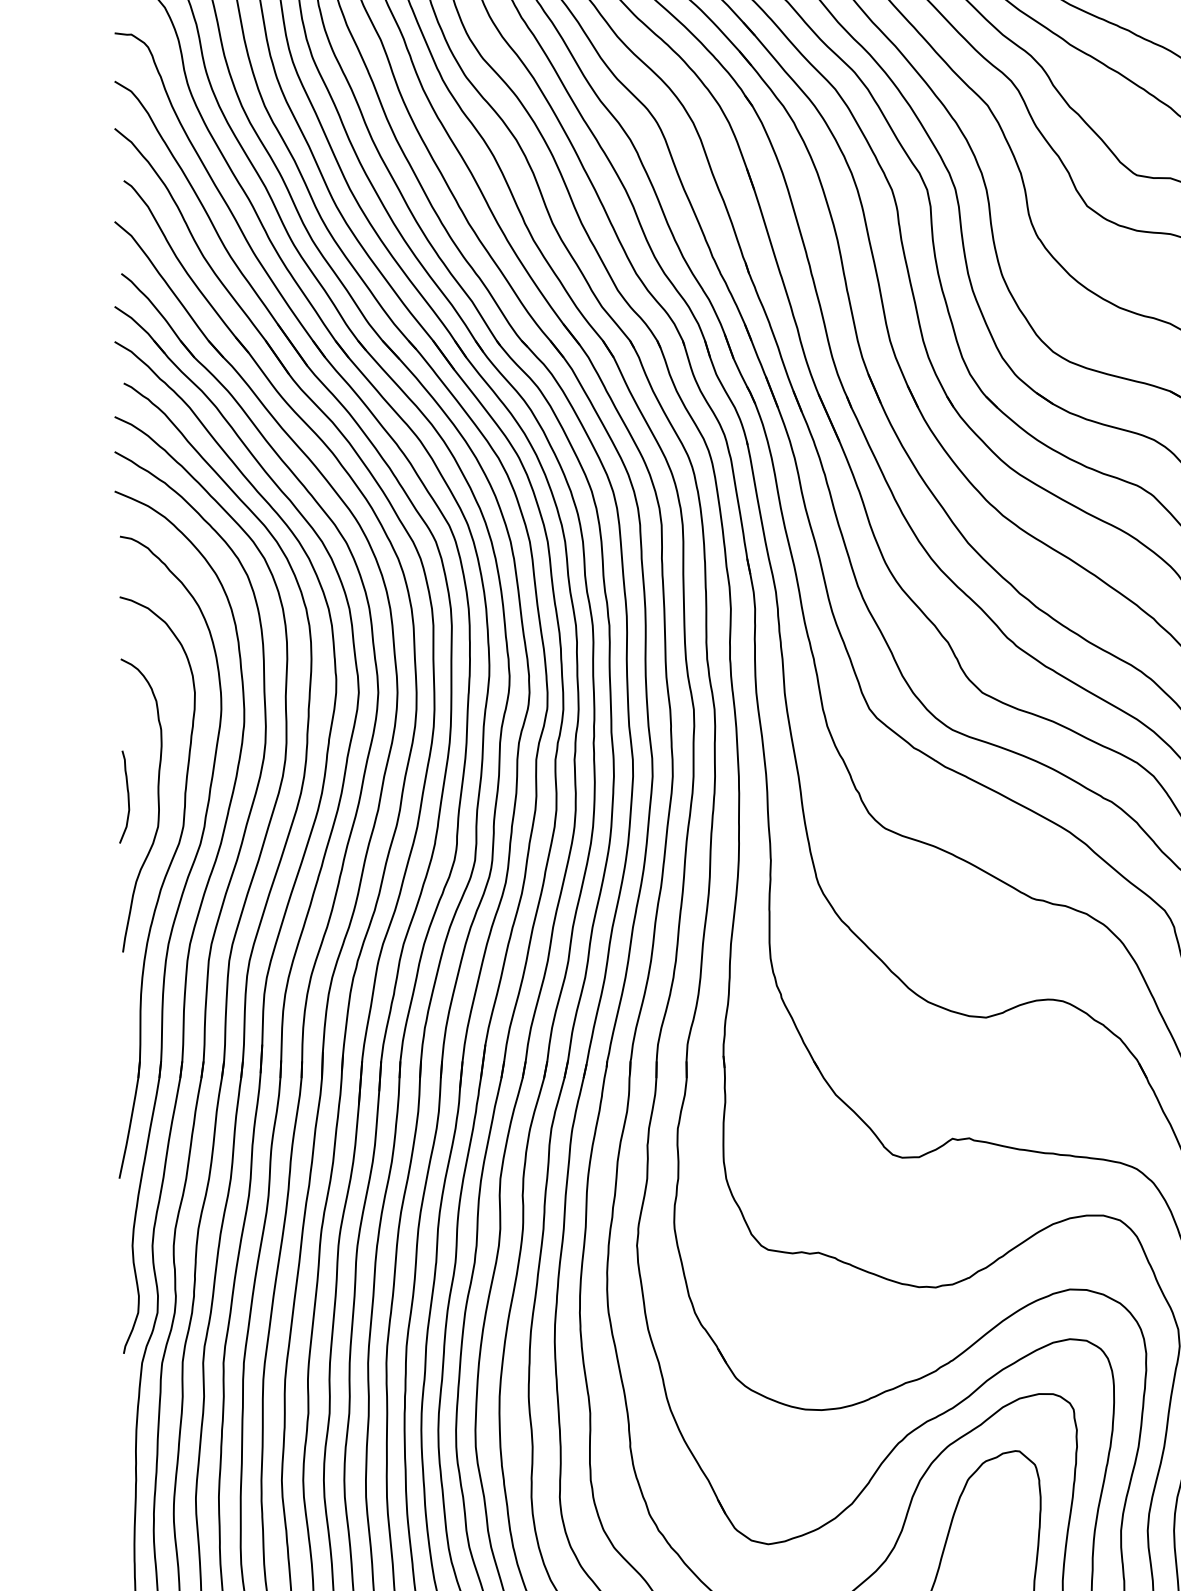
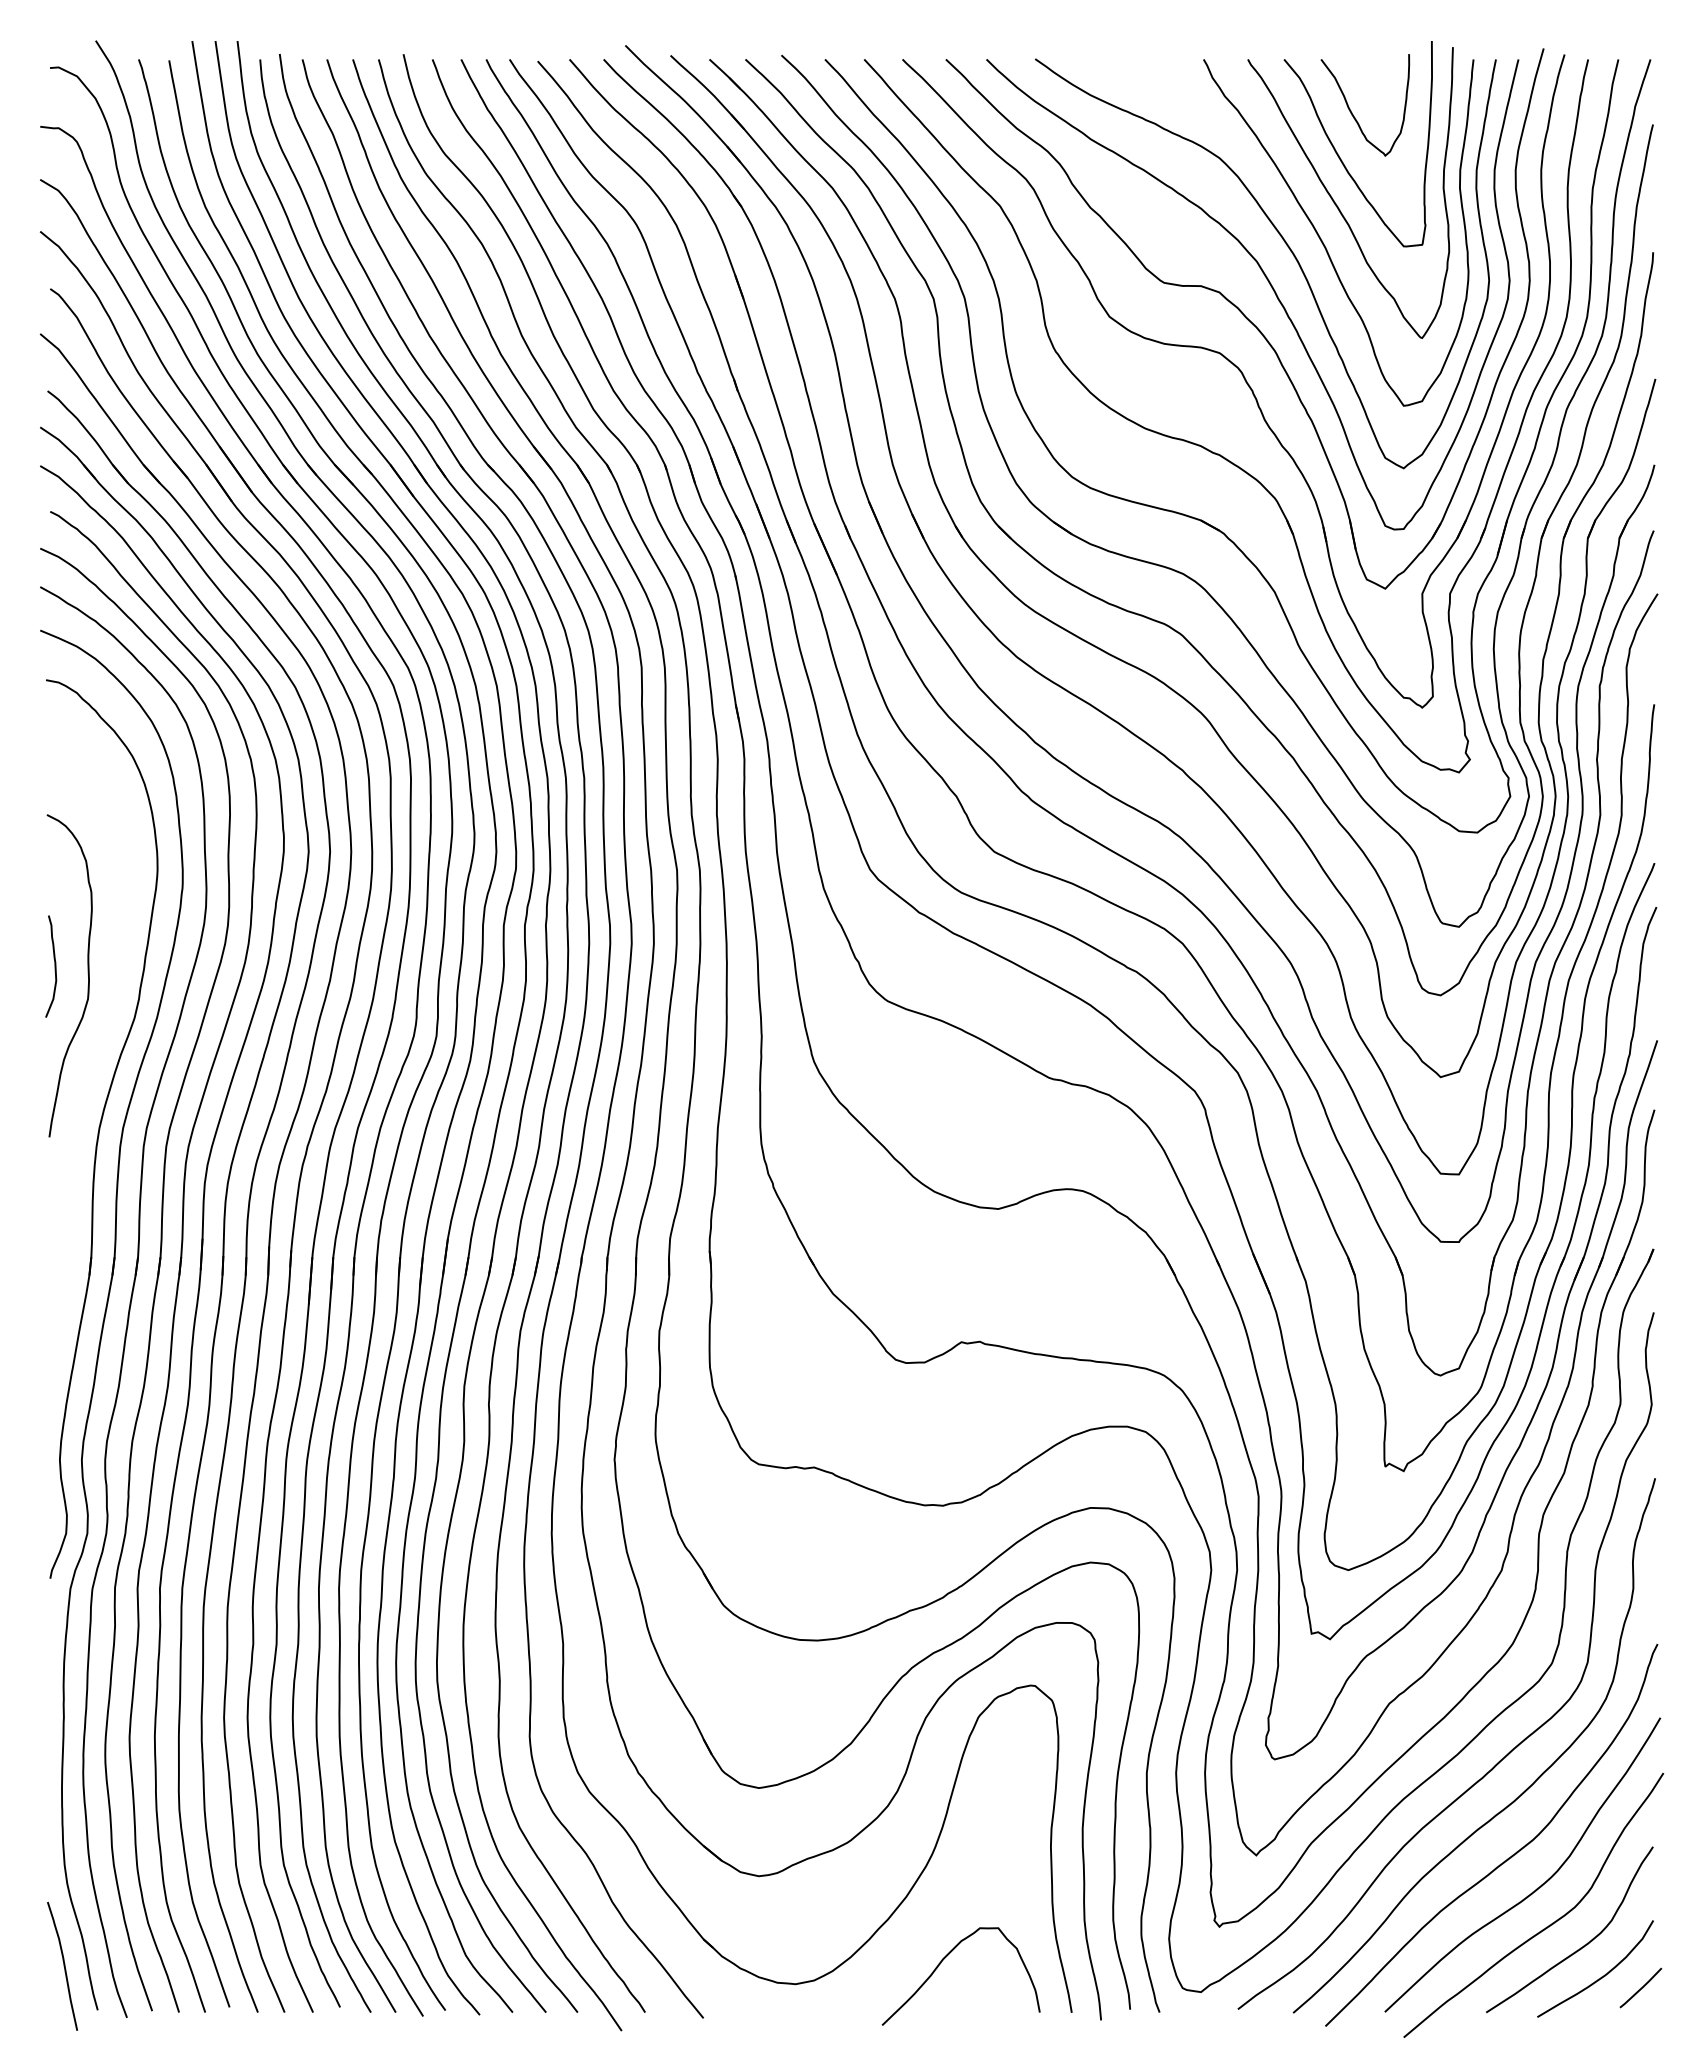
part: (156, 888) -> (86, 1066), removed

